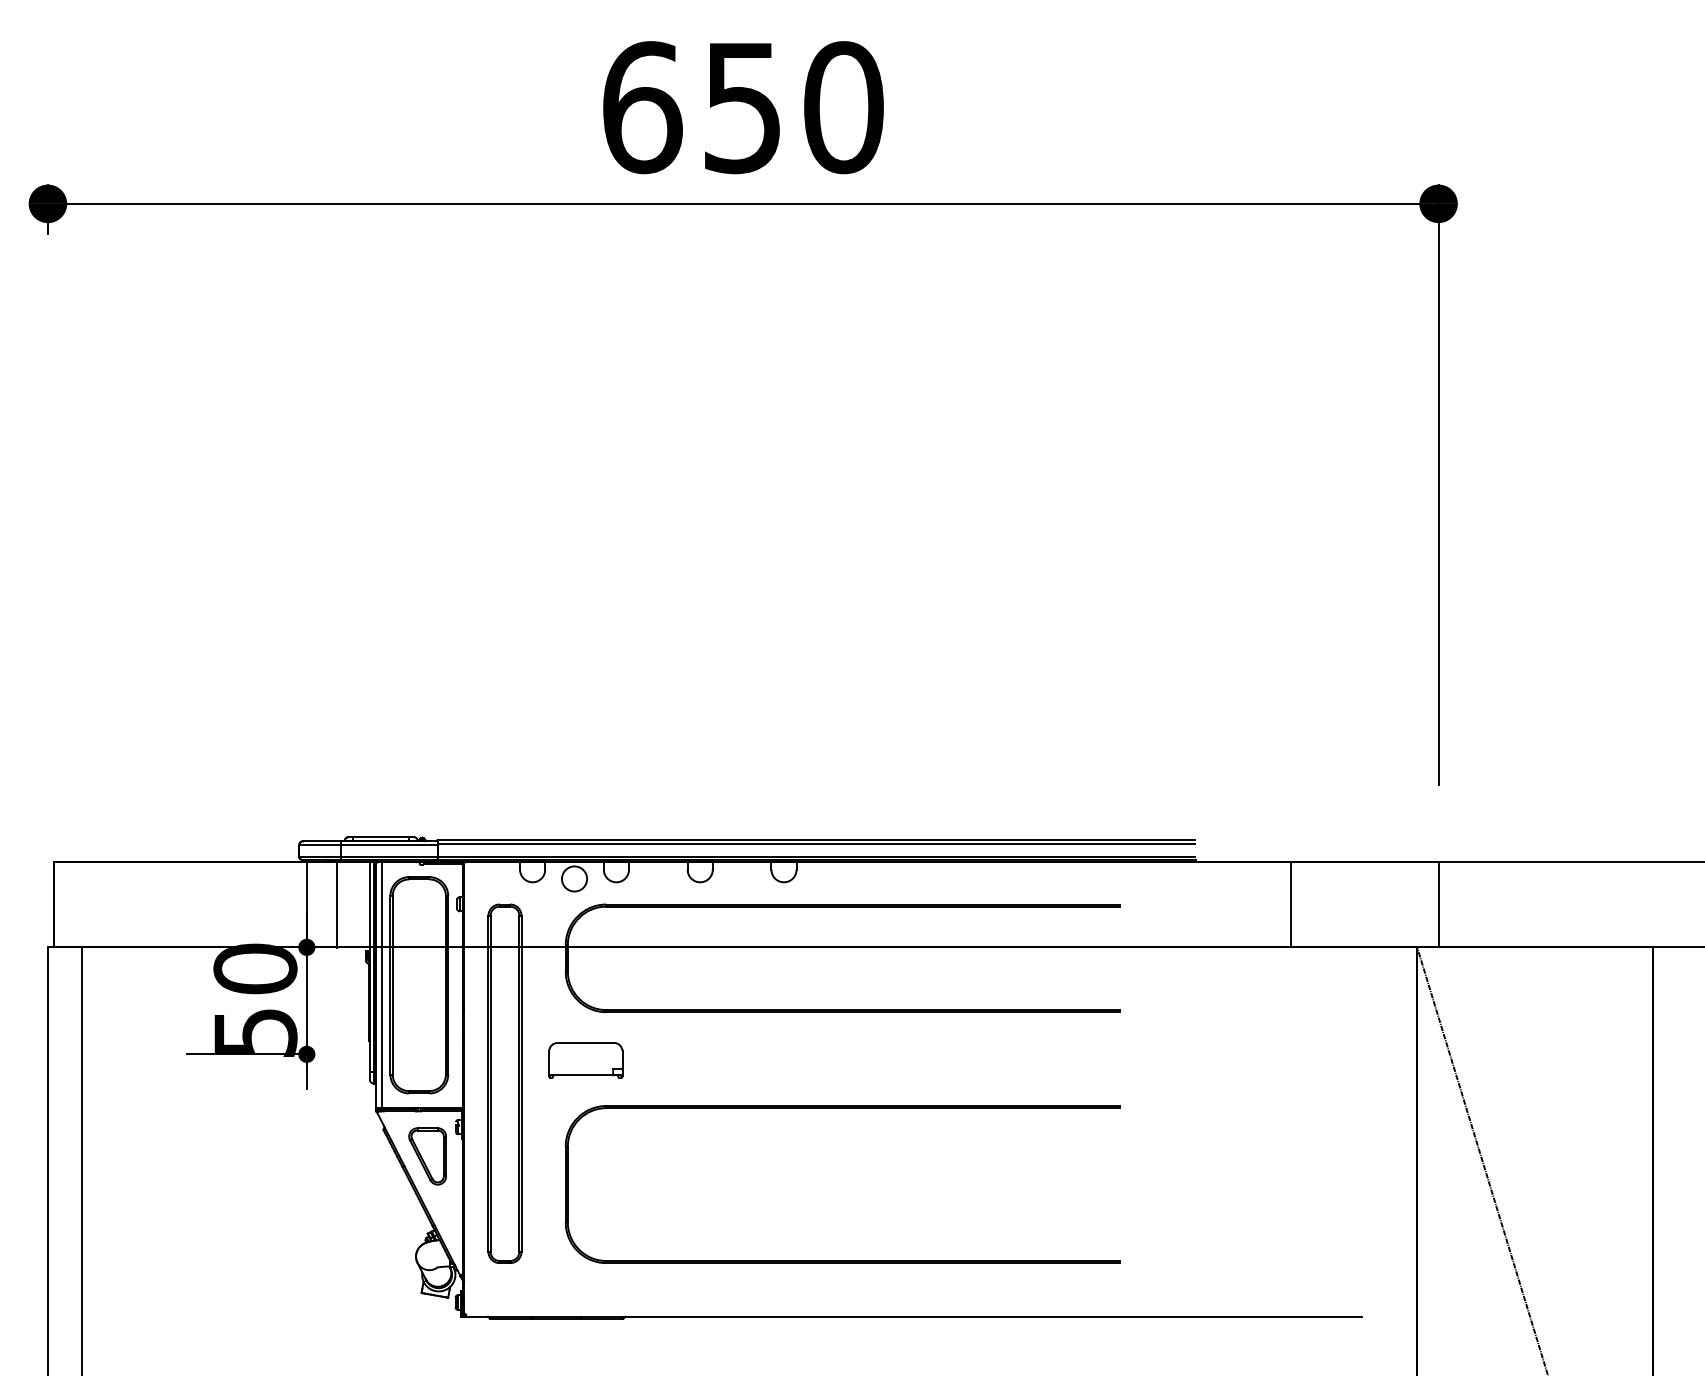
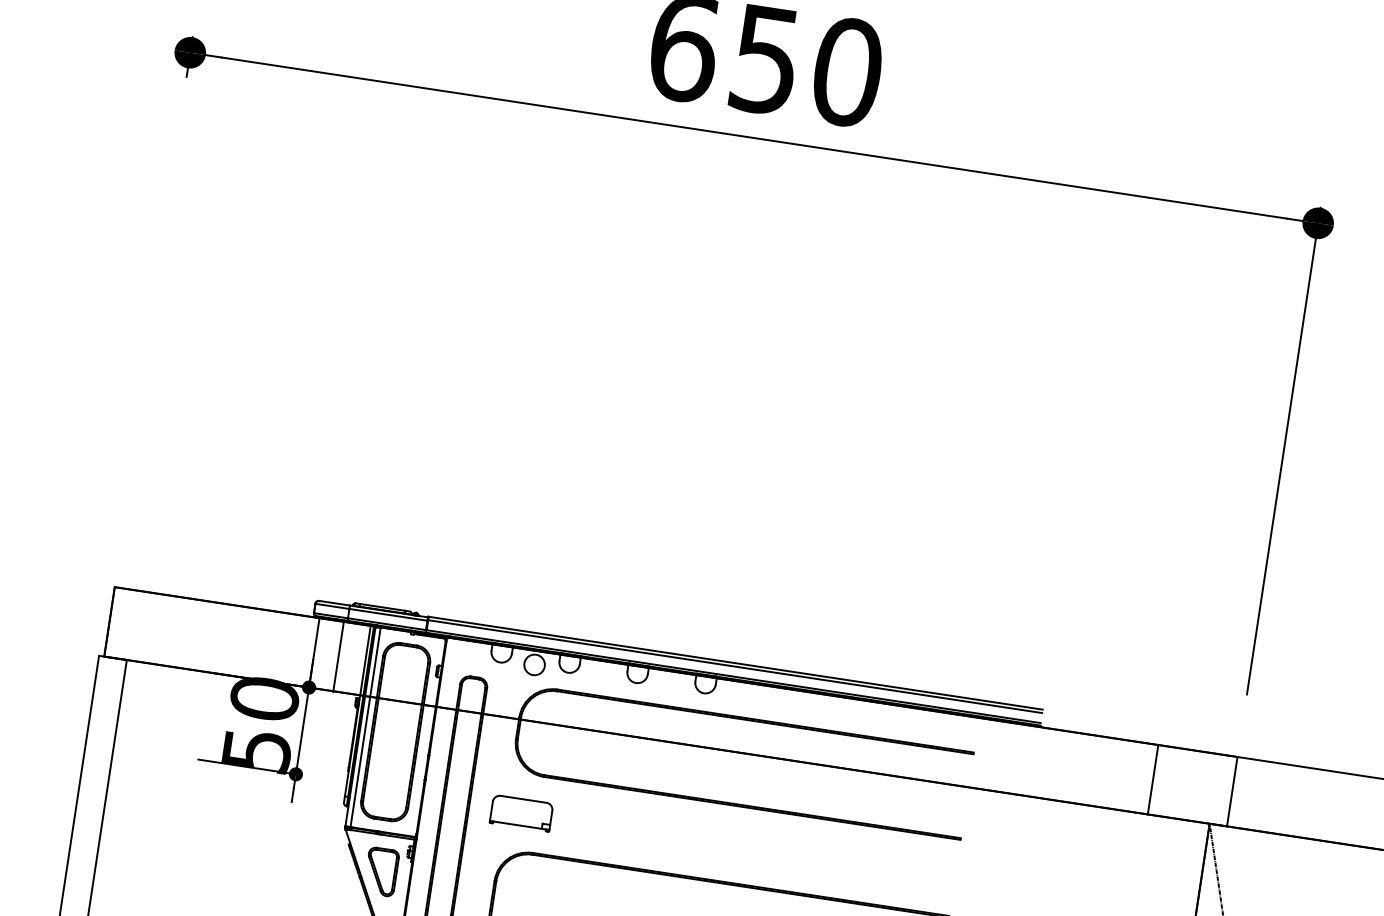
line: (1290, 904) -> (1152, 779), moved

